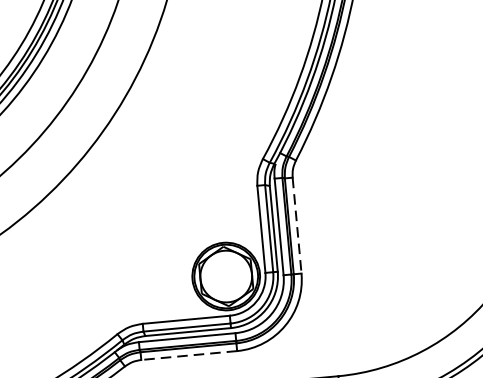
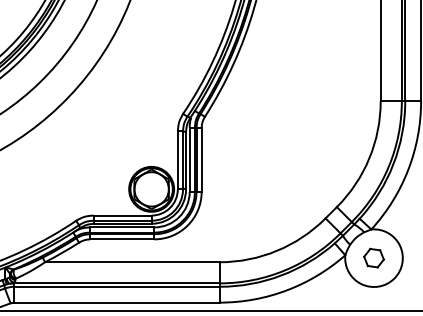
line: (296, 226) -> (201, 160), dashed -> solid
line: (188, 355) -> (121, 239), dashed -> solid

